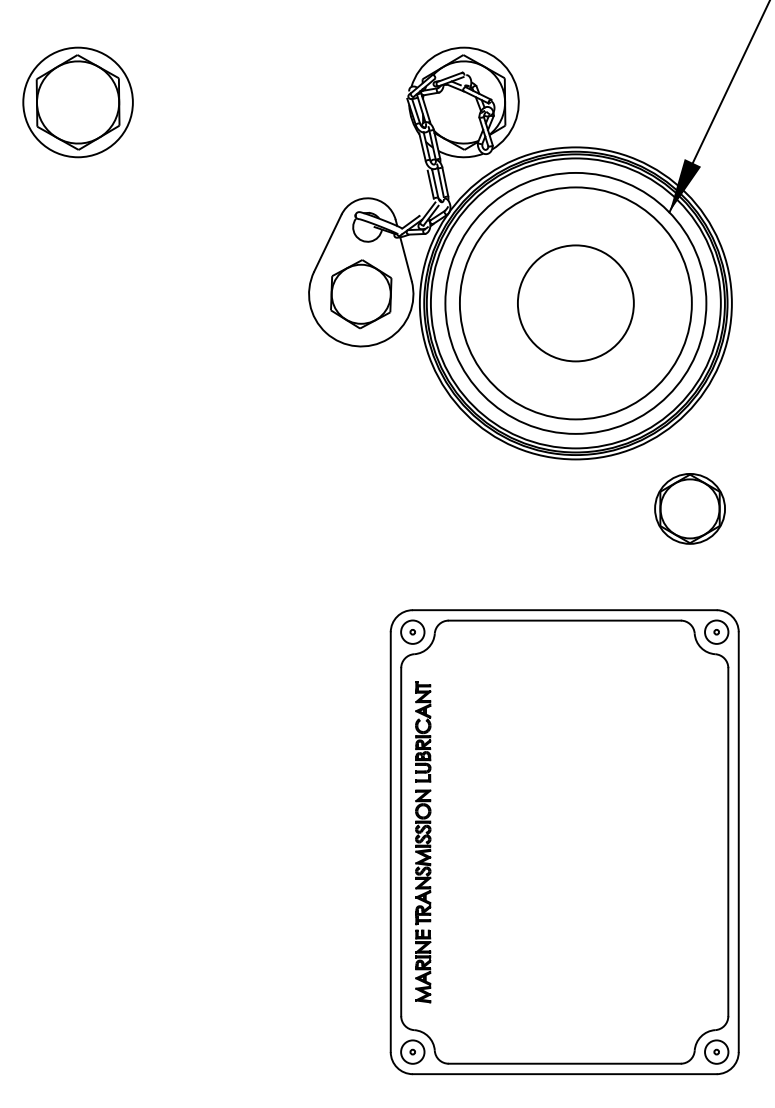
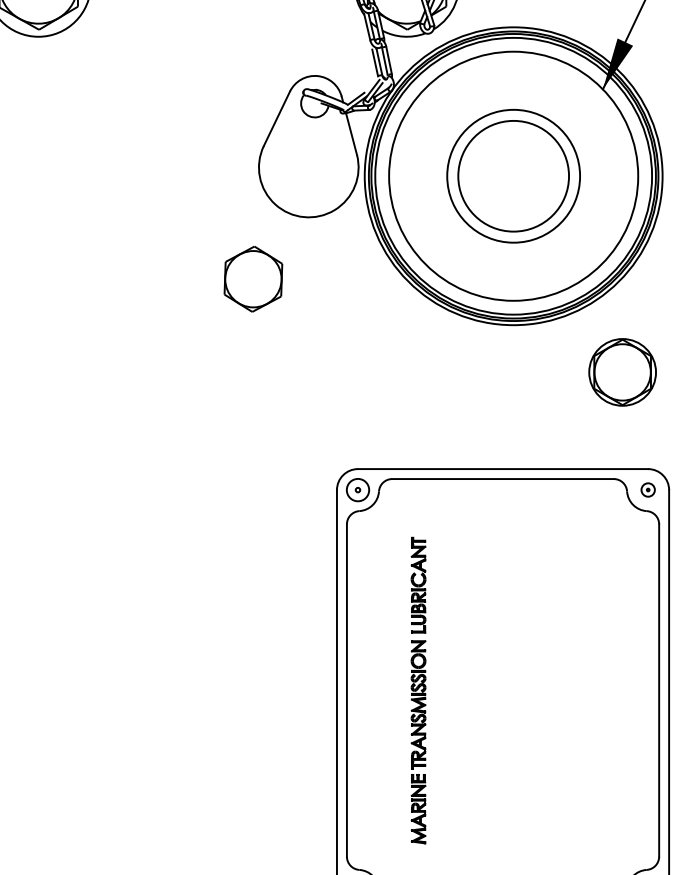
part: (361, 294) -> (253, 279), moved
circle: (575, 303) -> (513, 176), size x0.6
part: (716, 631) -> (647, 489), size x0.6
part: (423, 842) -> (418, 690), moved

